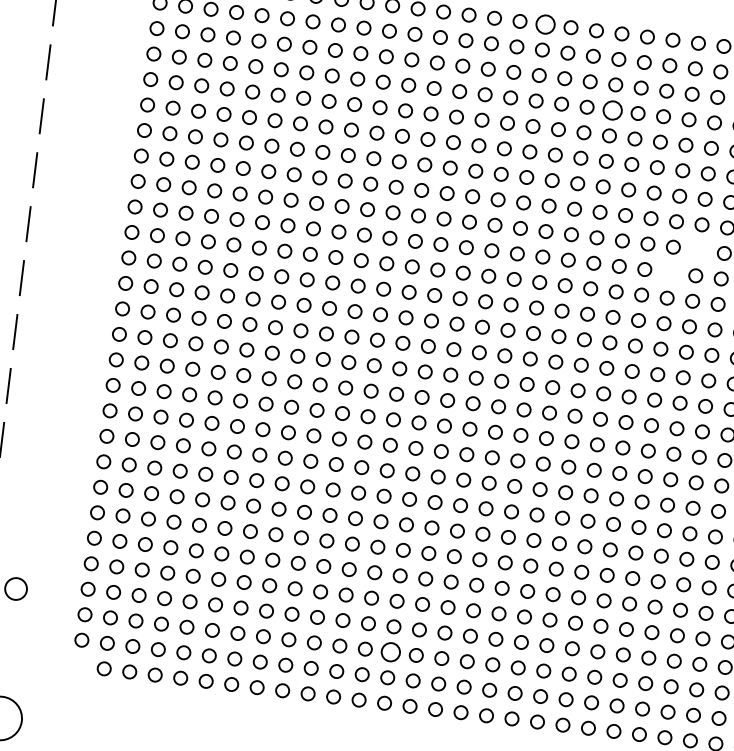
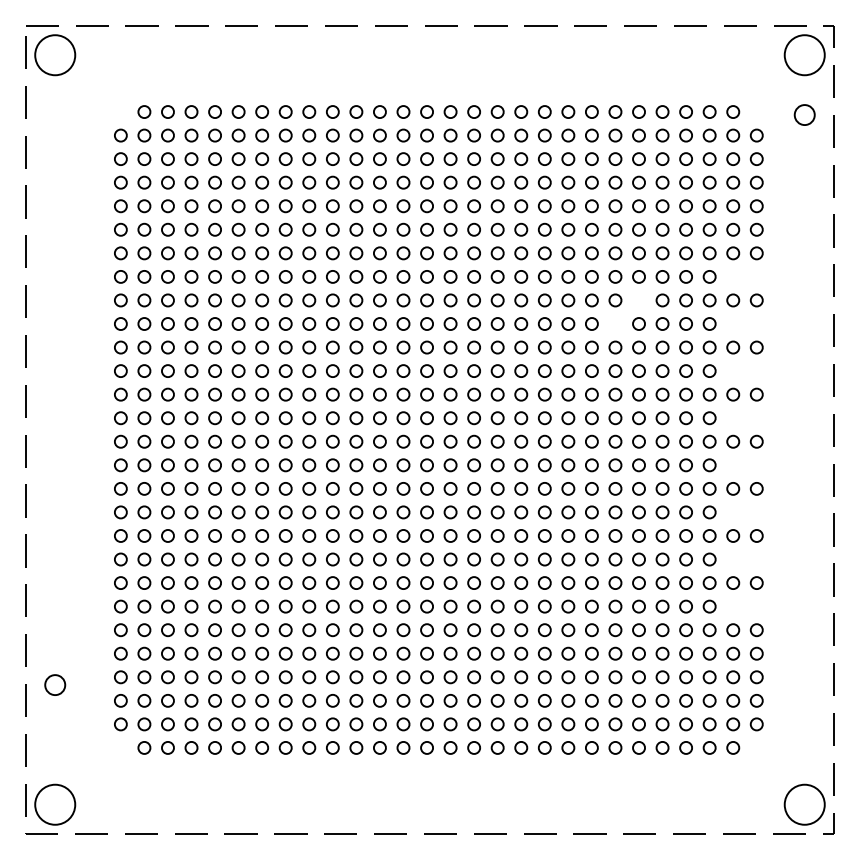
circle: (544, 23) -> (473, 111), size x0.71
circle: (612, 110) -> (544, 182), size x0.71
circle: (390, 651) -> (403, 700), size x0.71

